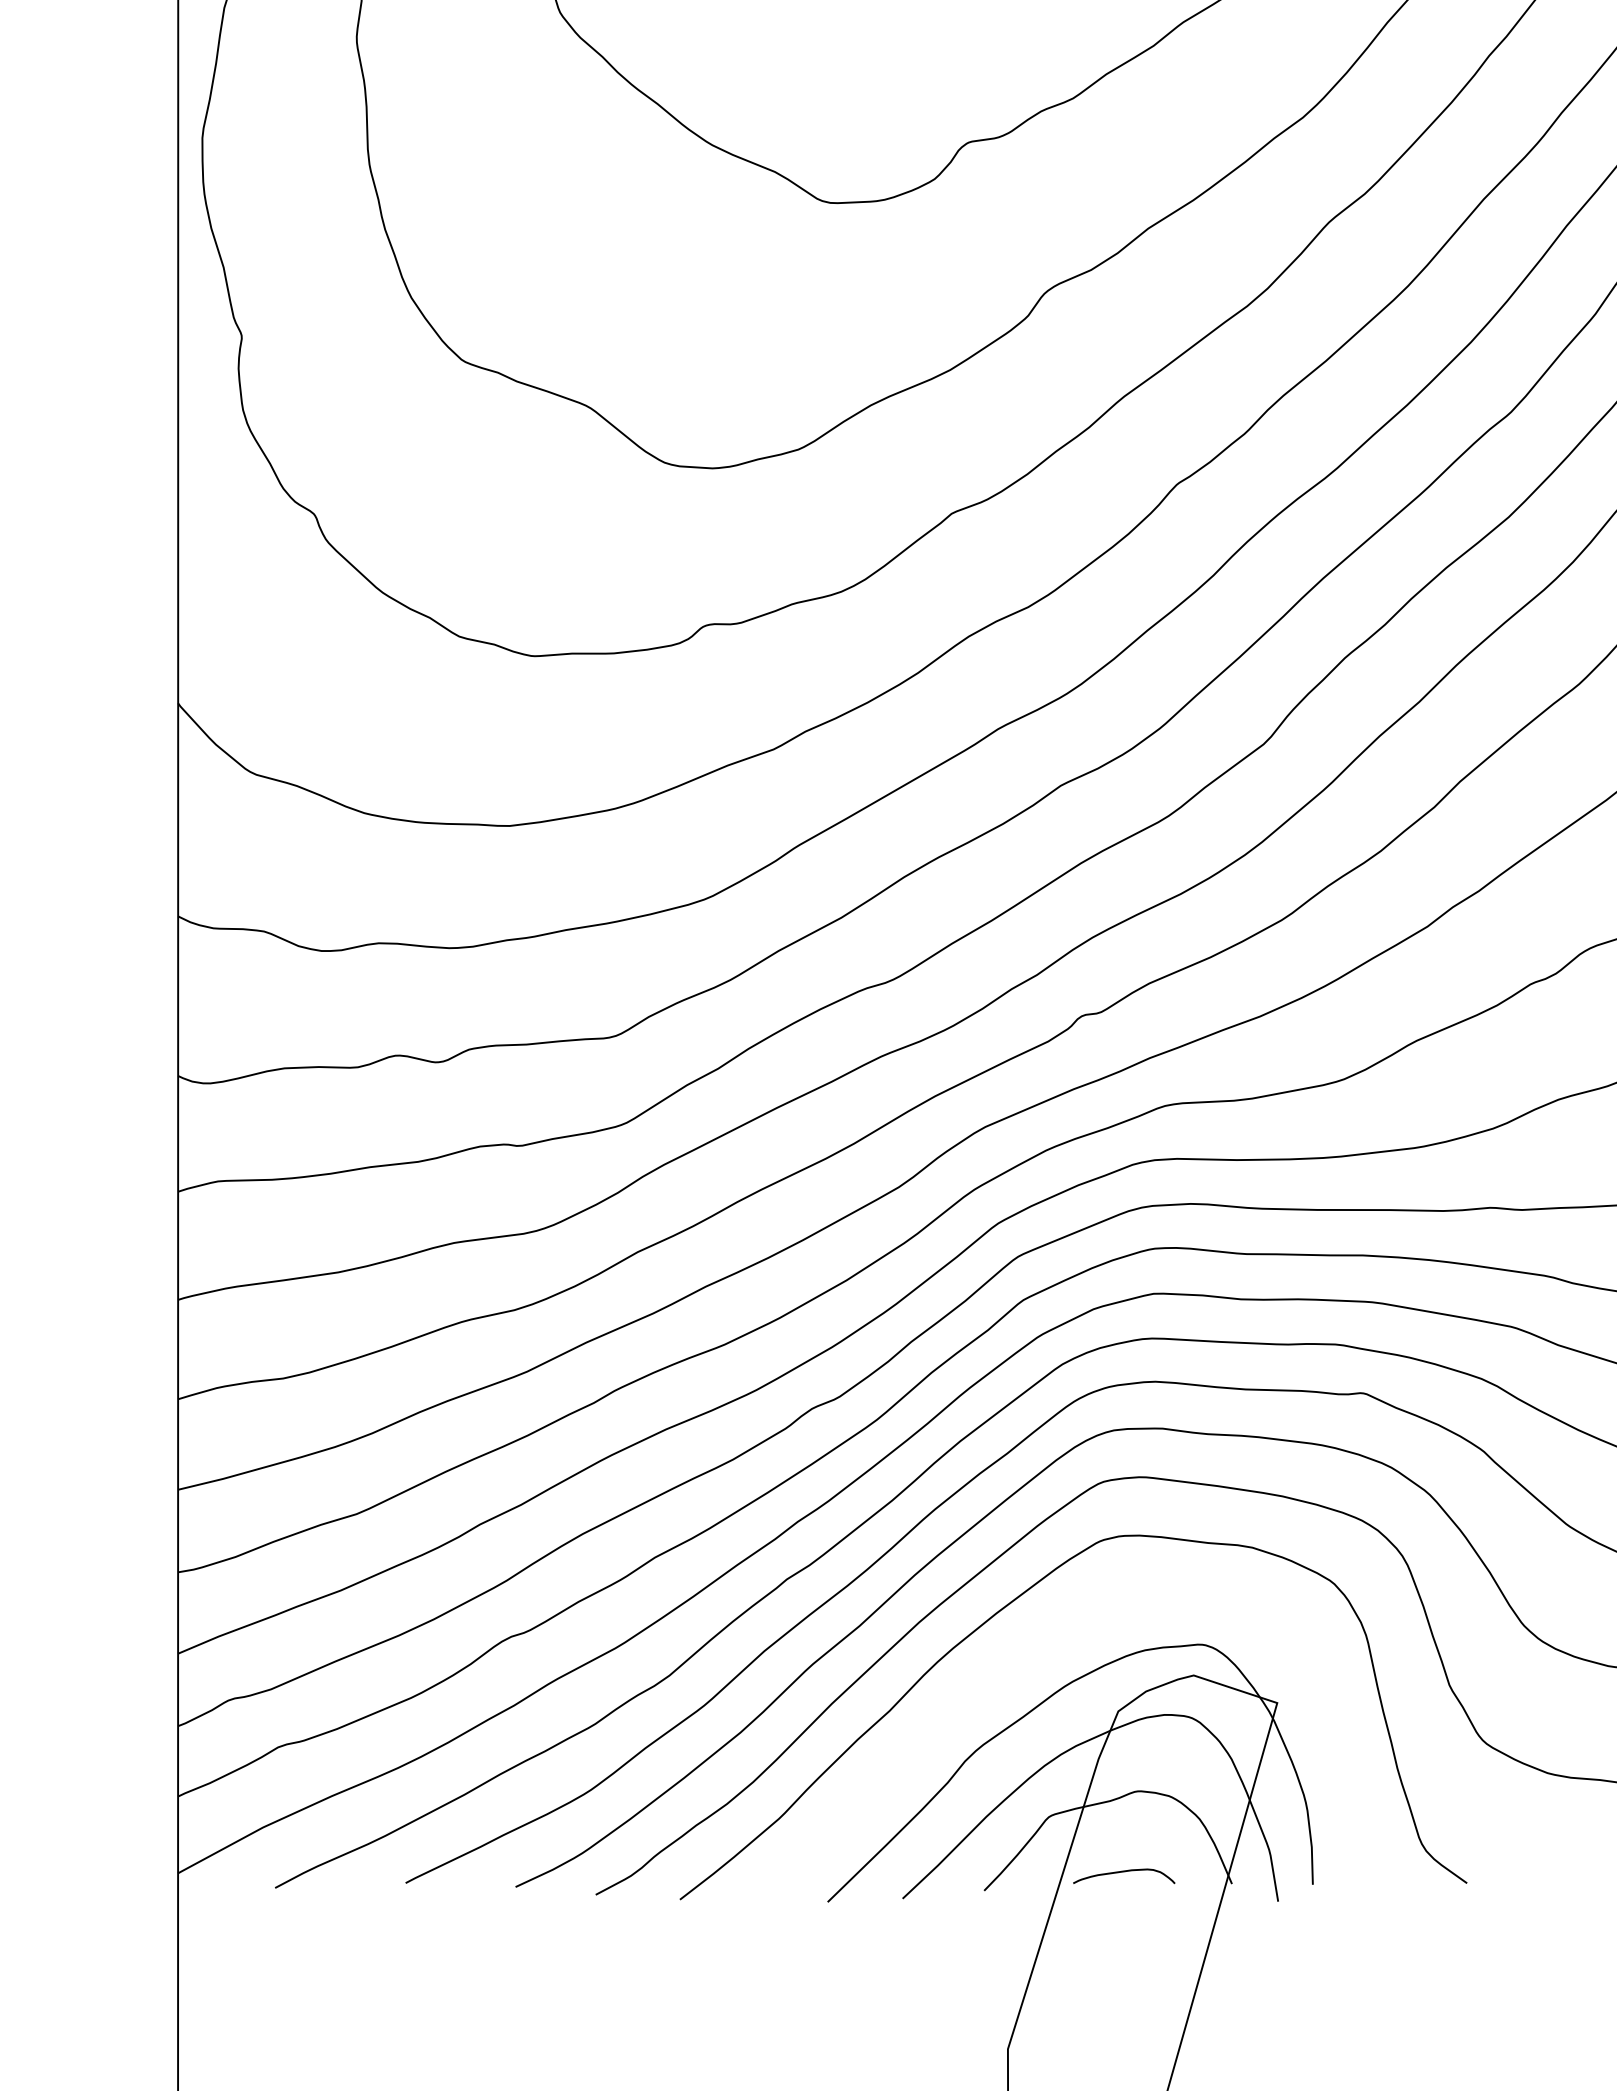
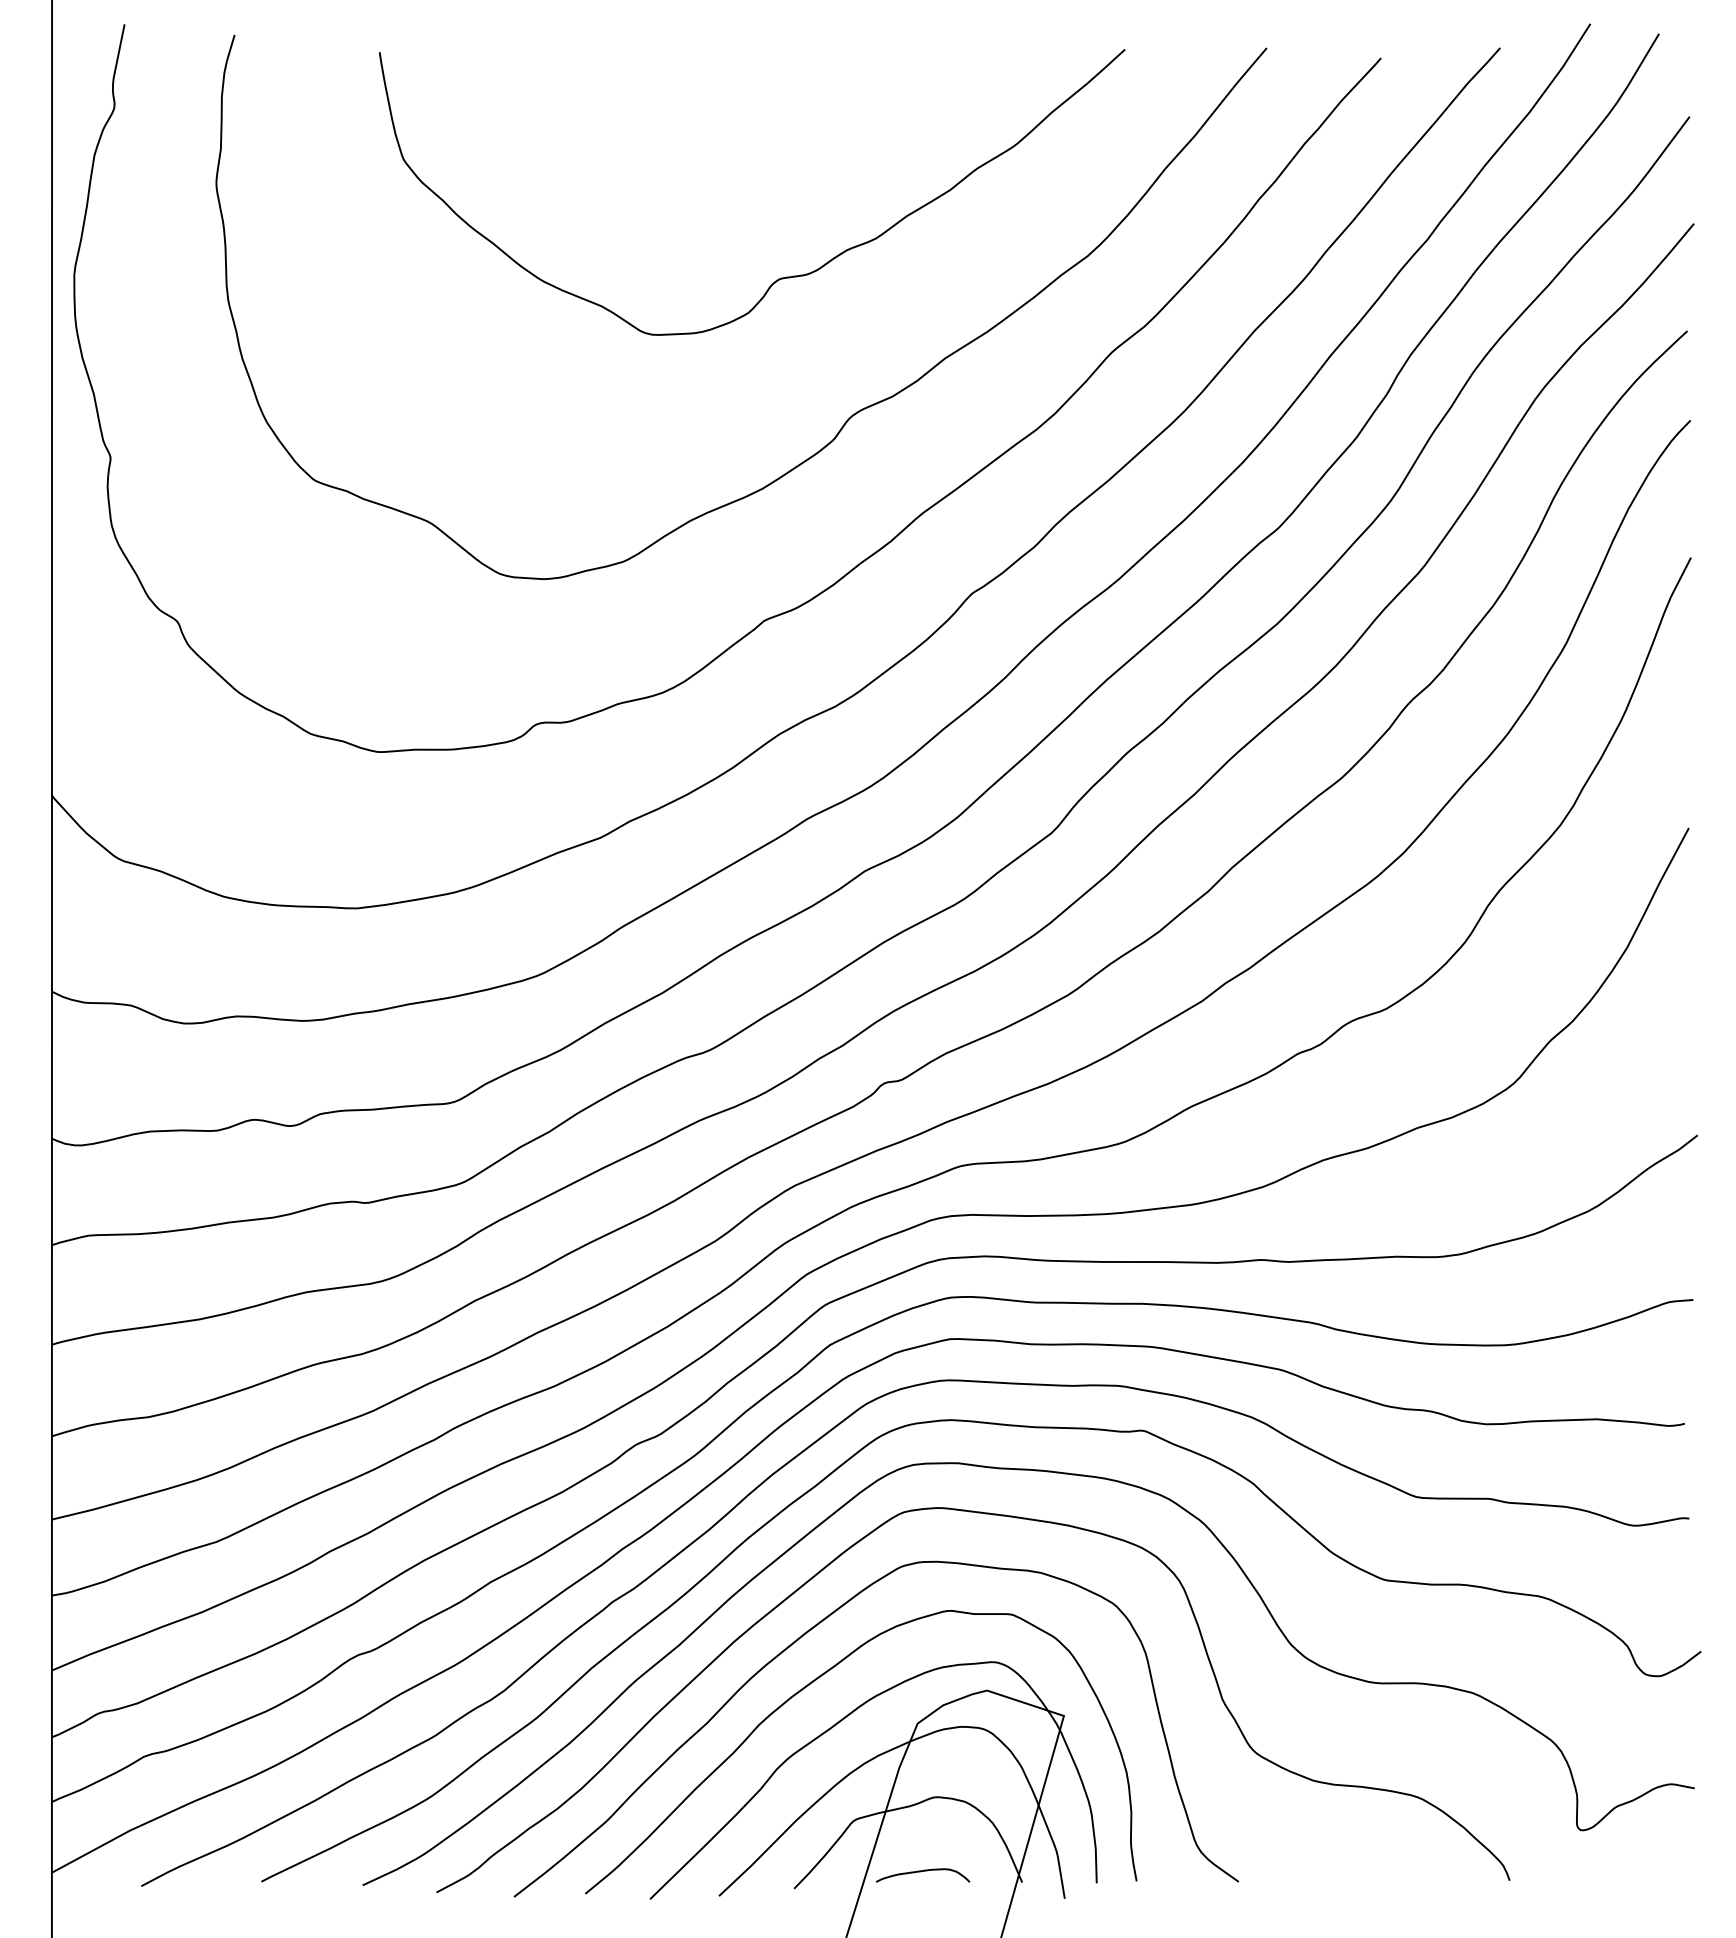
curve: (1004, 1667) -> (812, 1683), added

